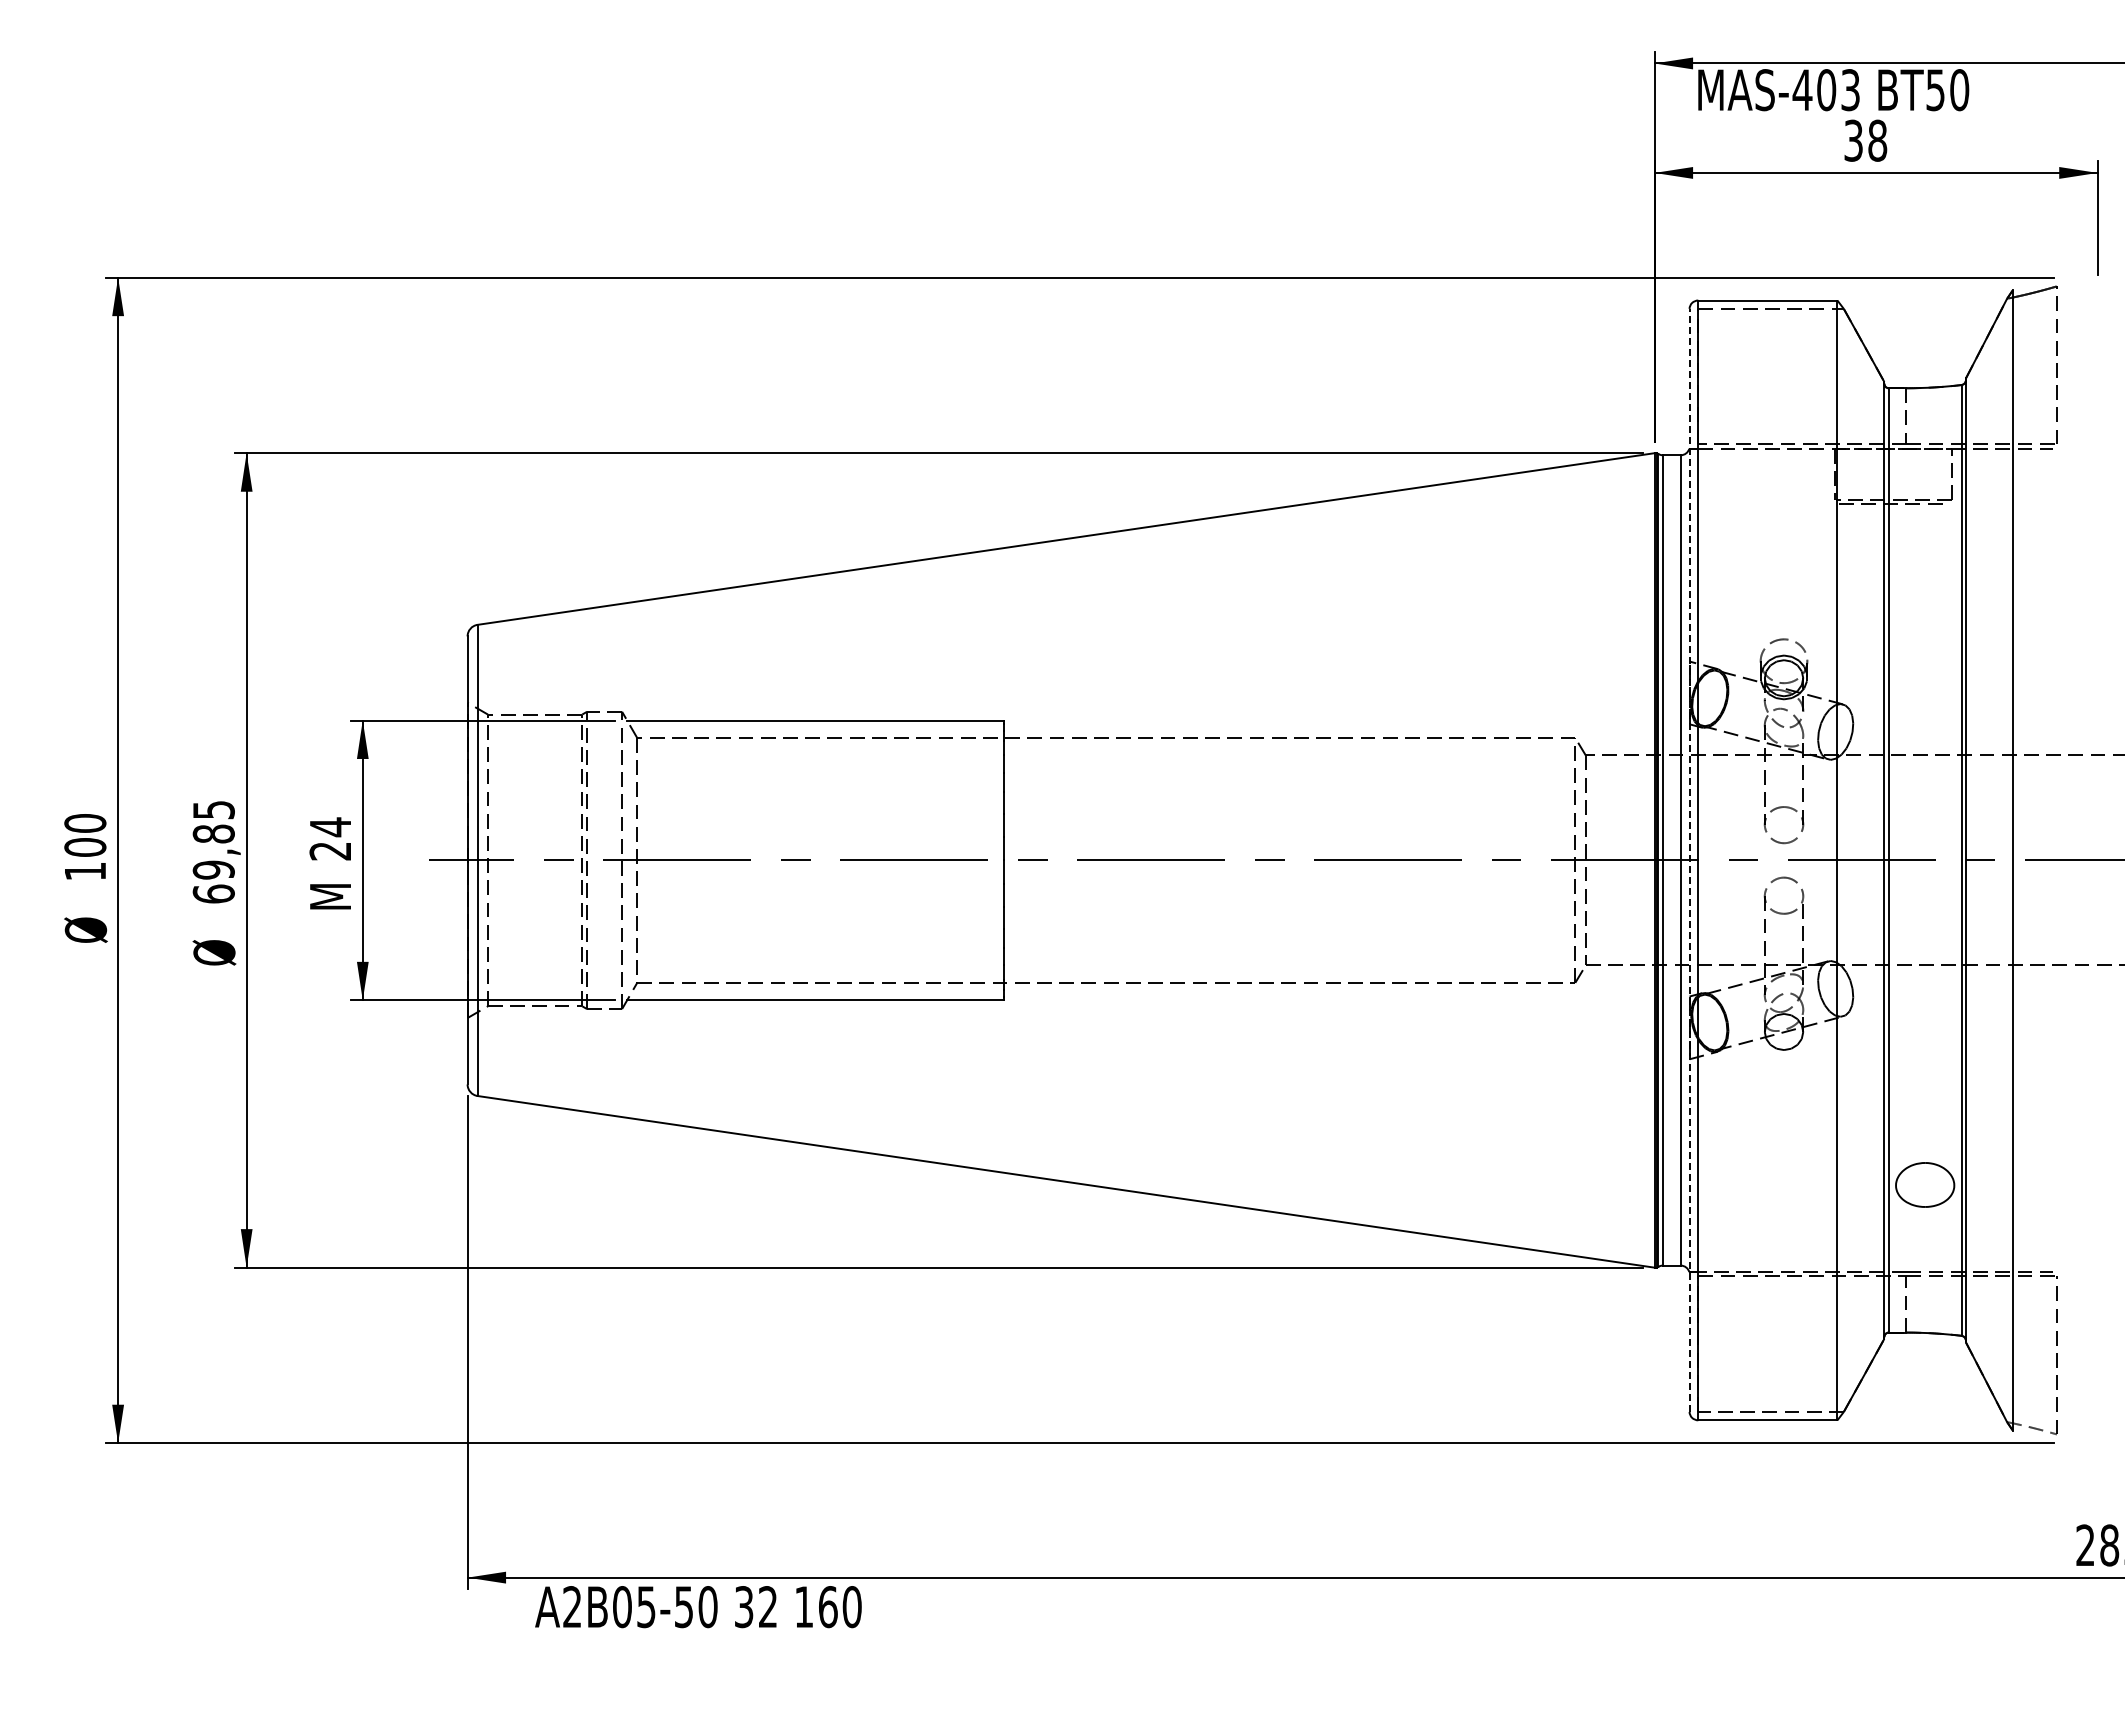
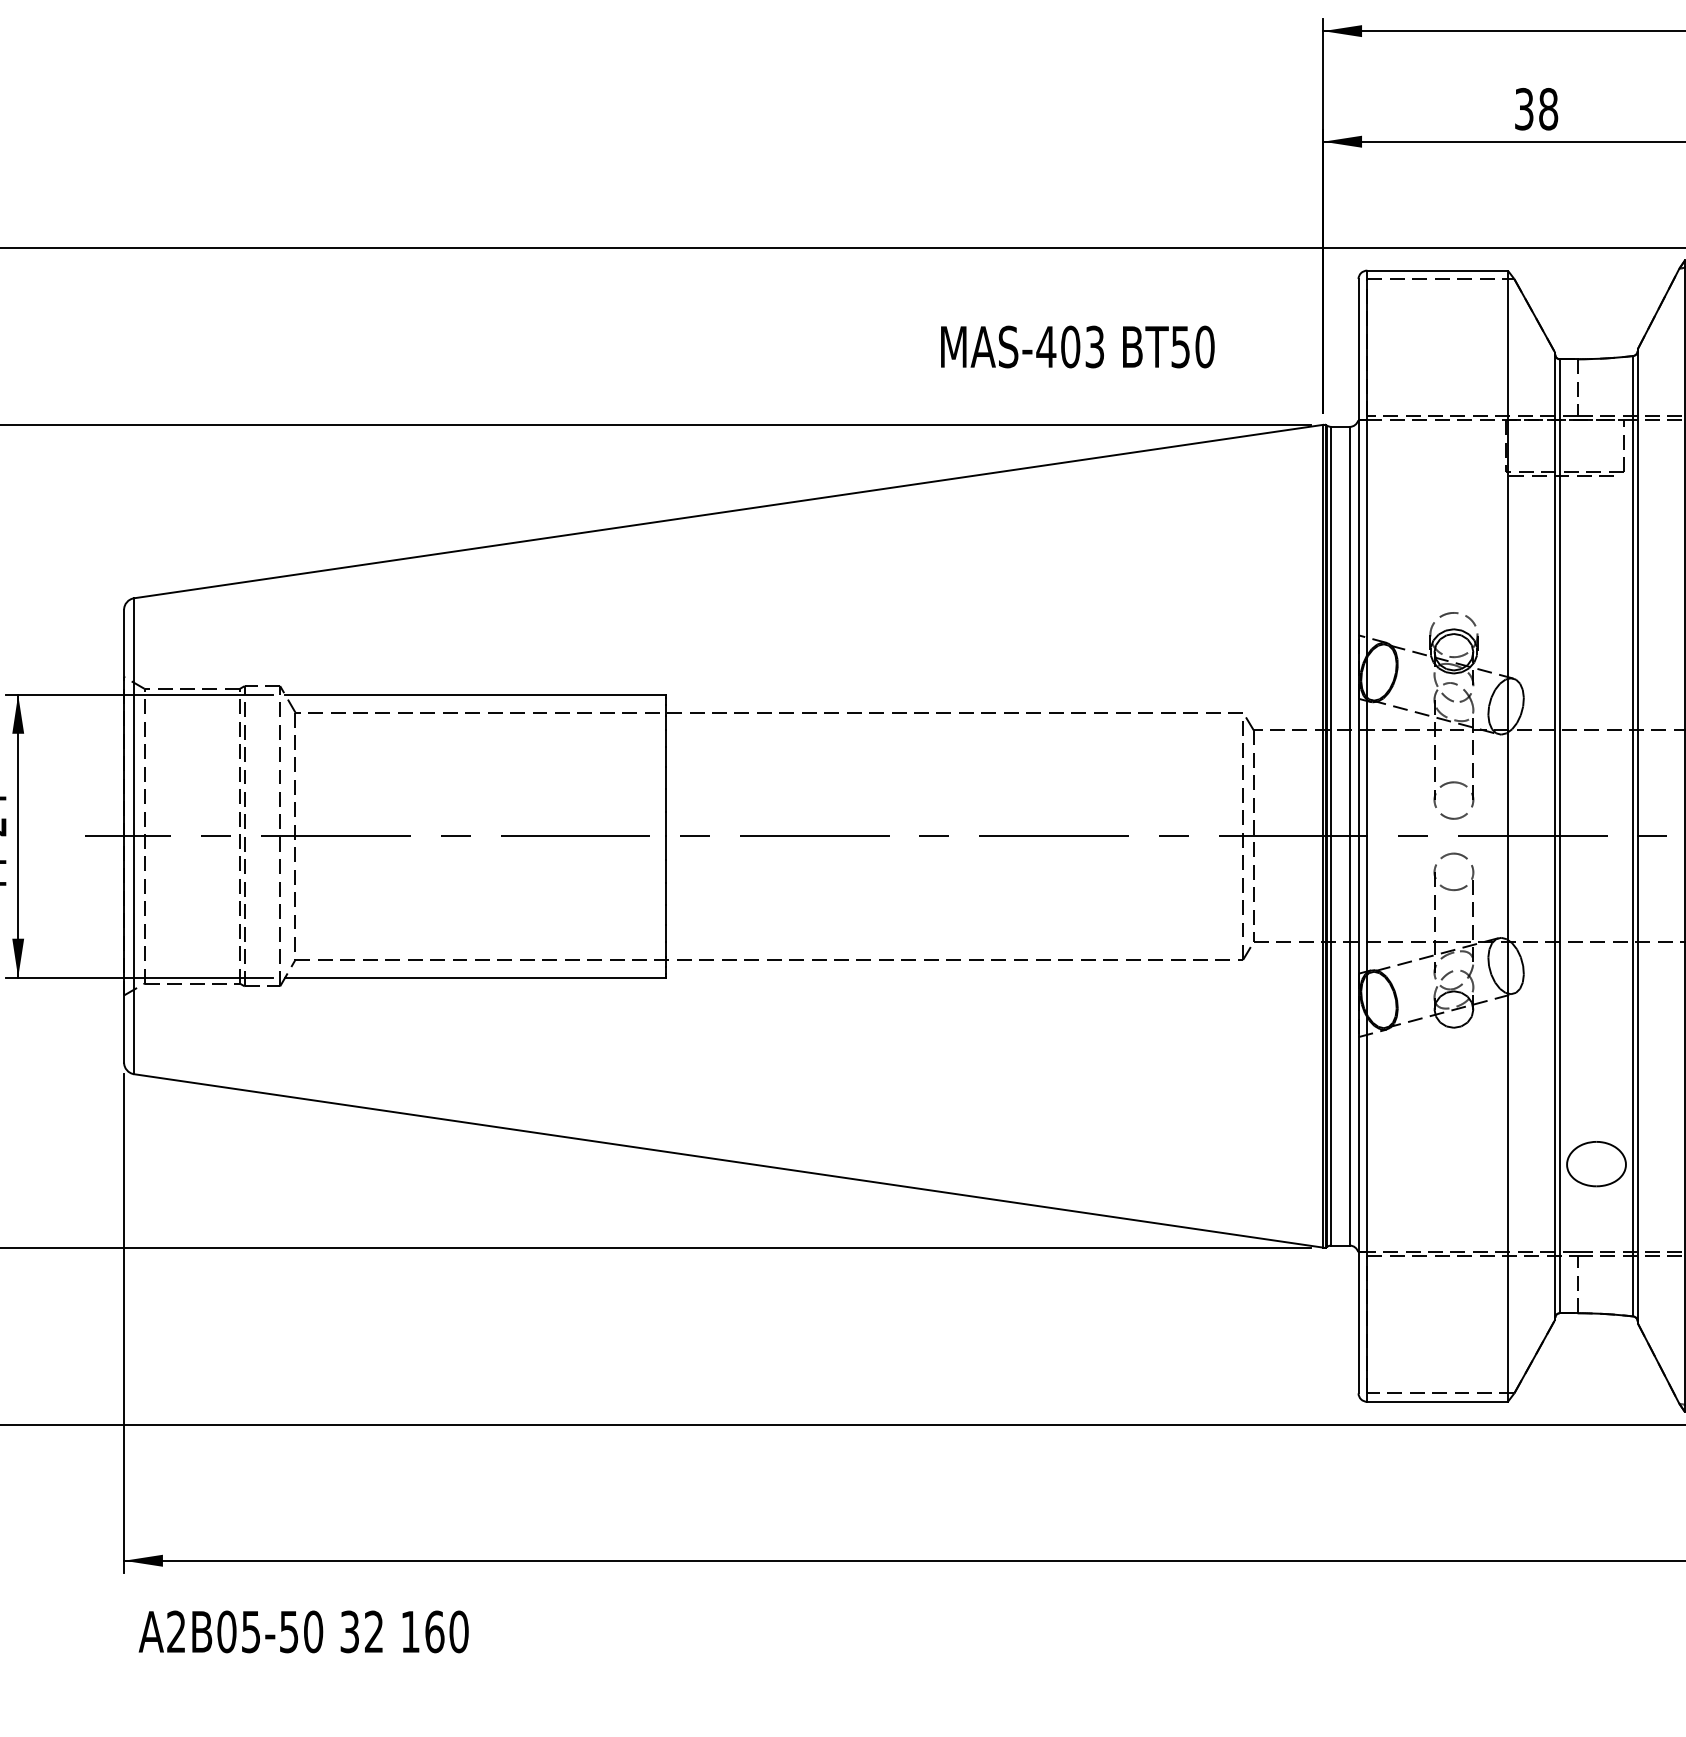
text: (1833, 90) -> (1077, 347), moved
line: (1689, 860) -> (1358, 836), dashed -> solid
text: (698, 1607) -> (303, 1632), moved

